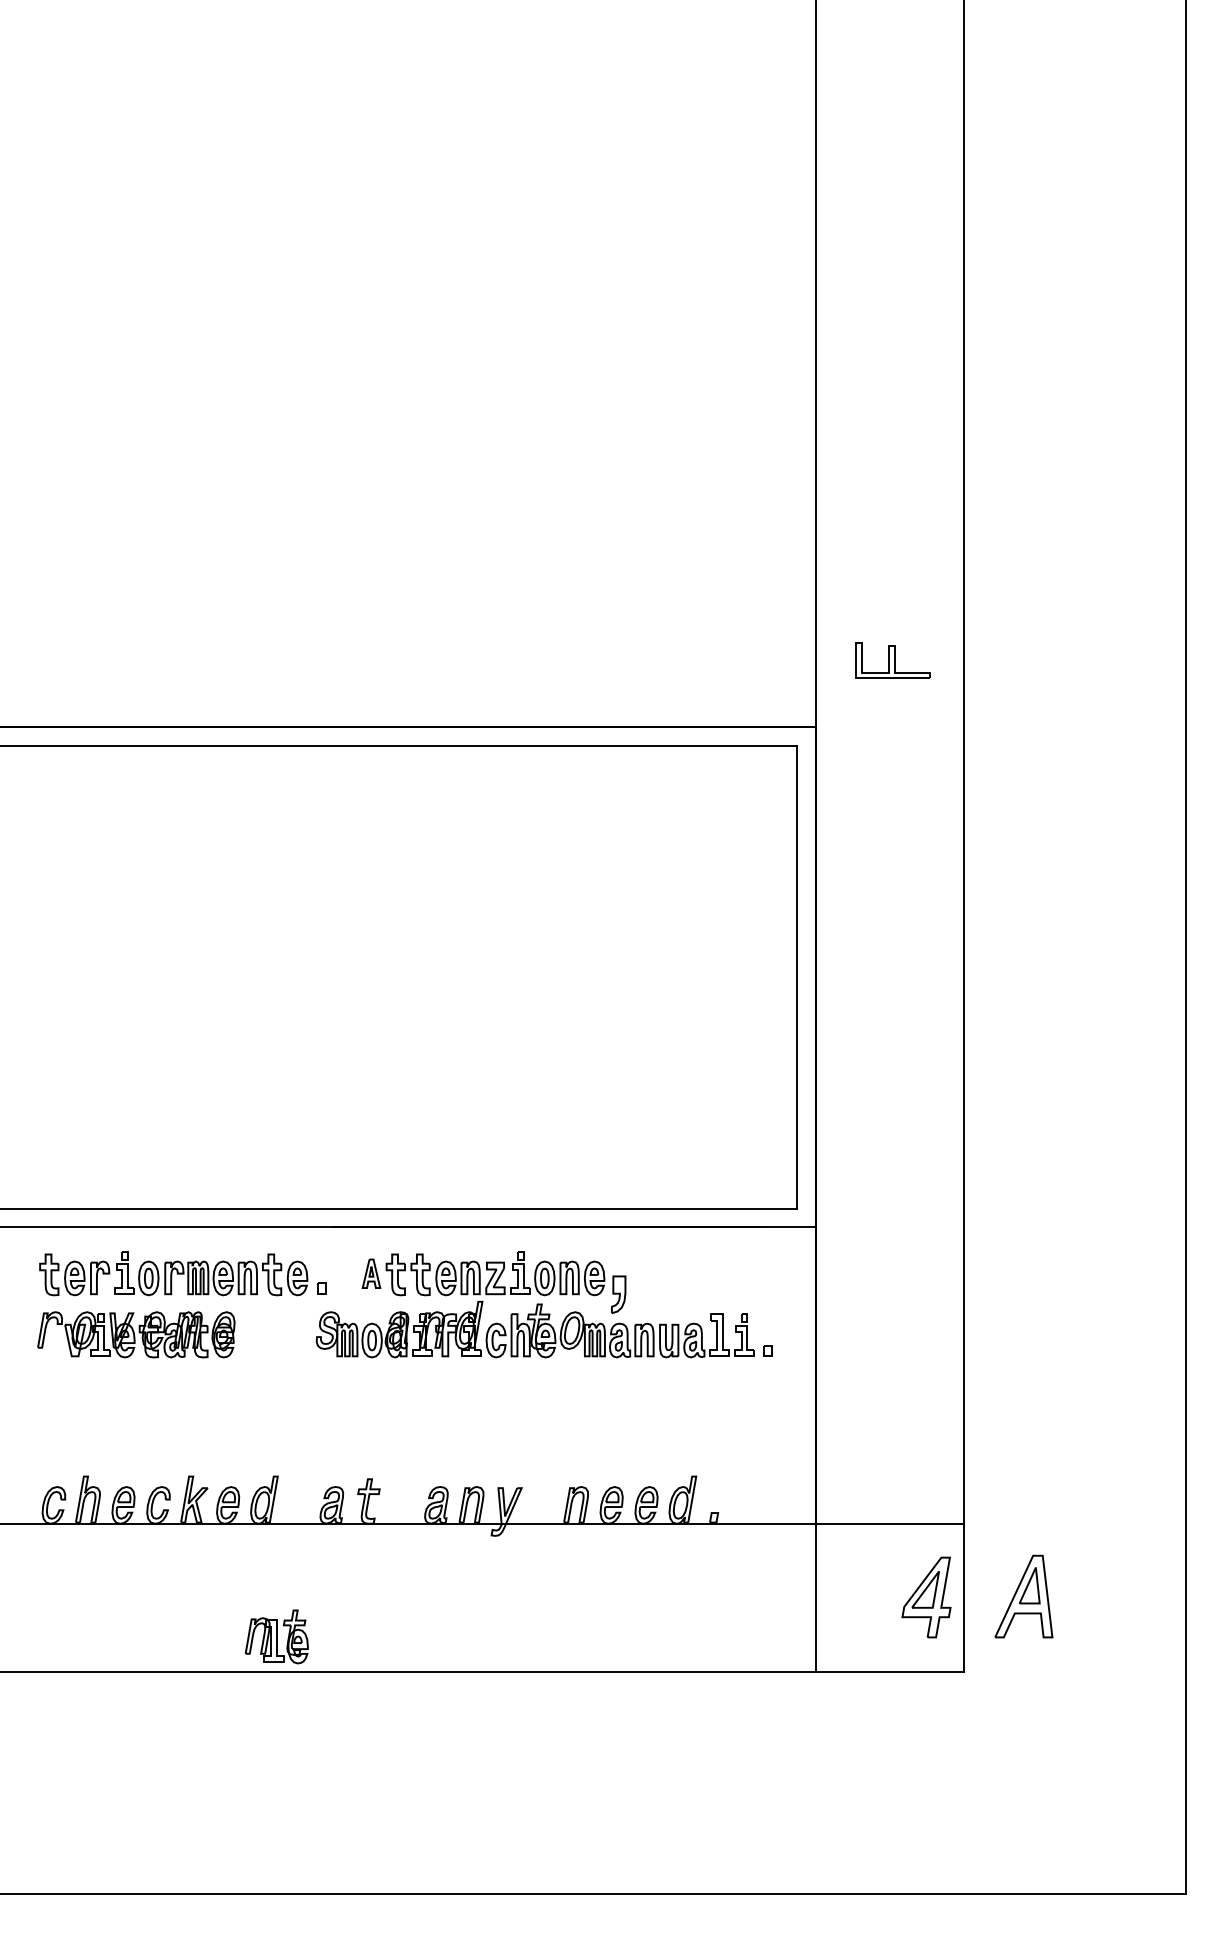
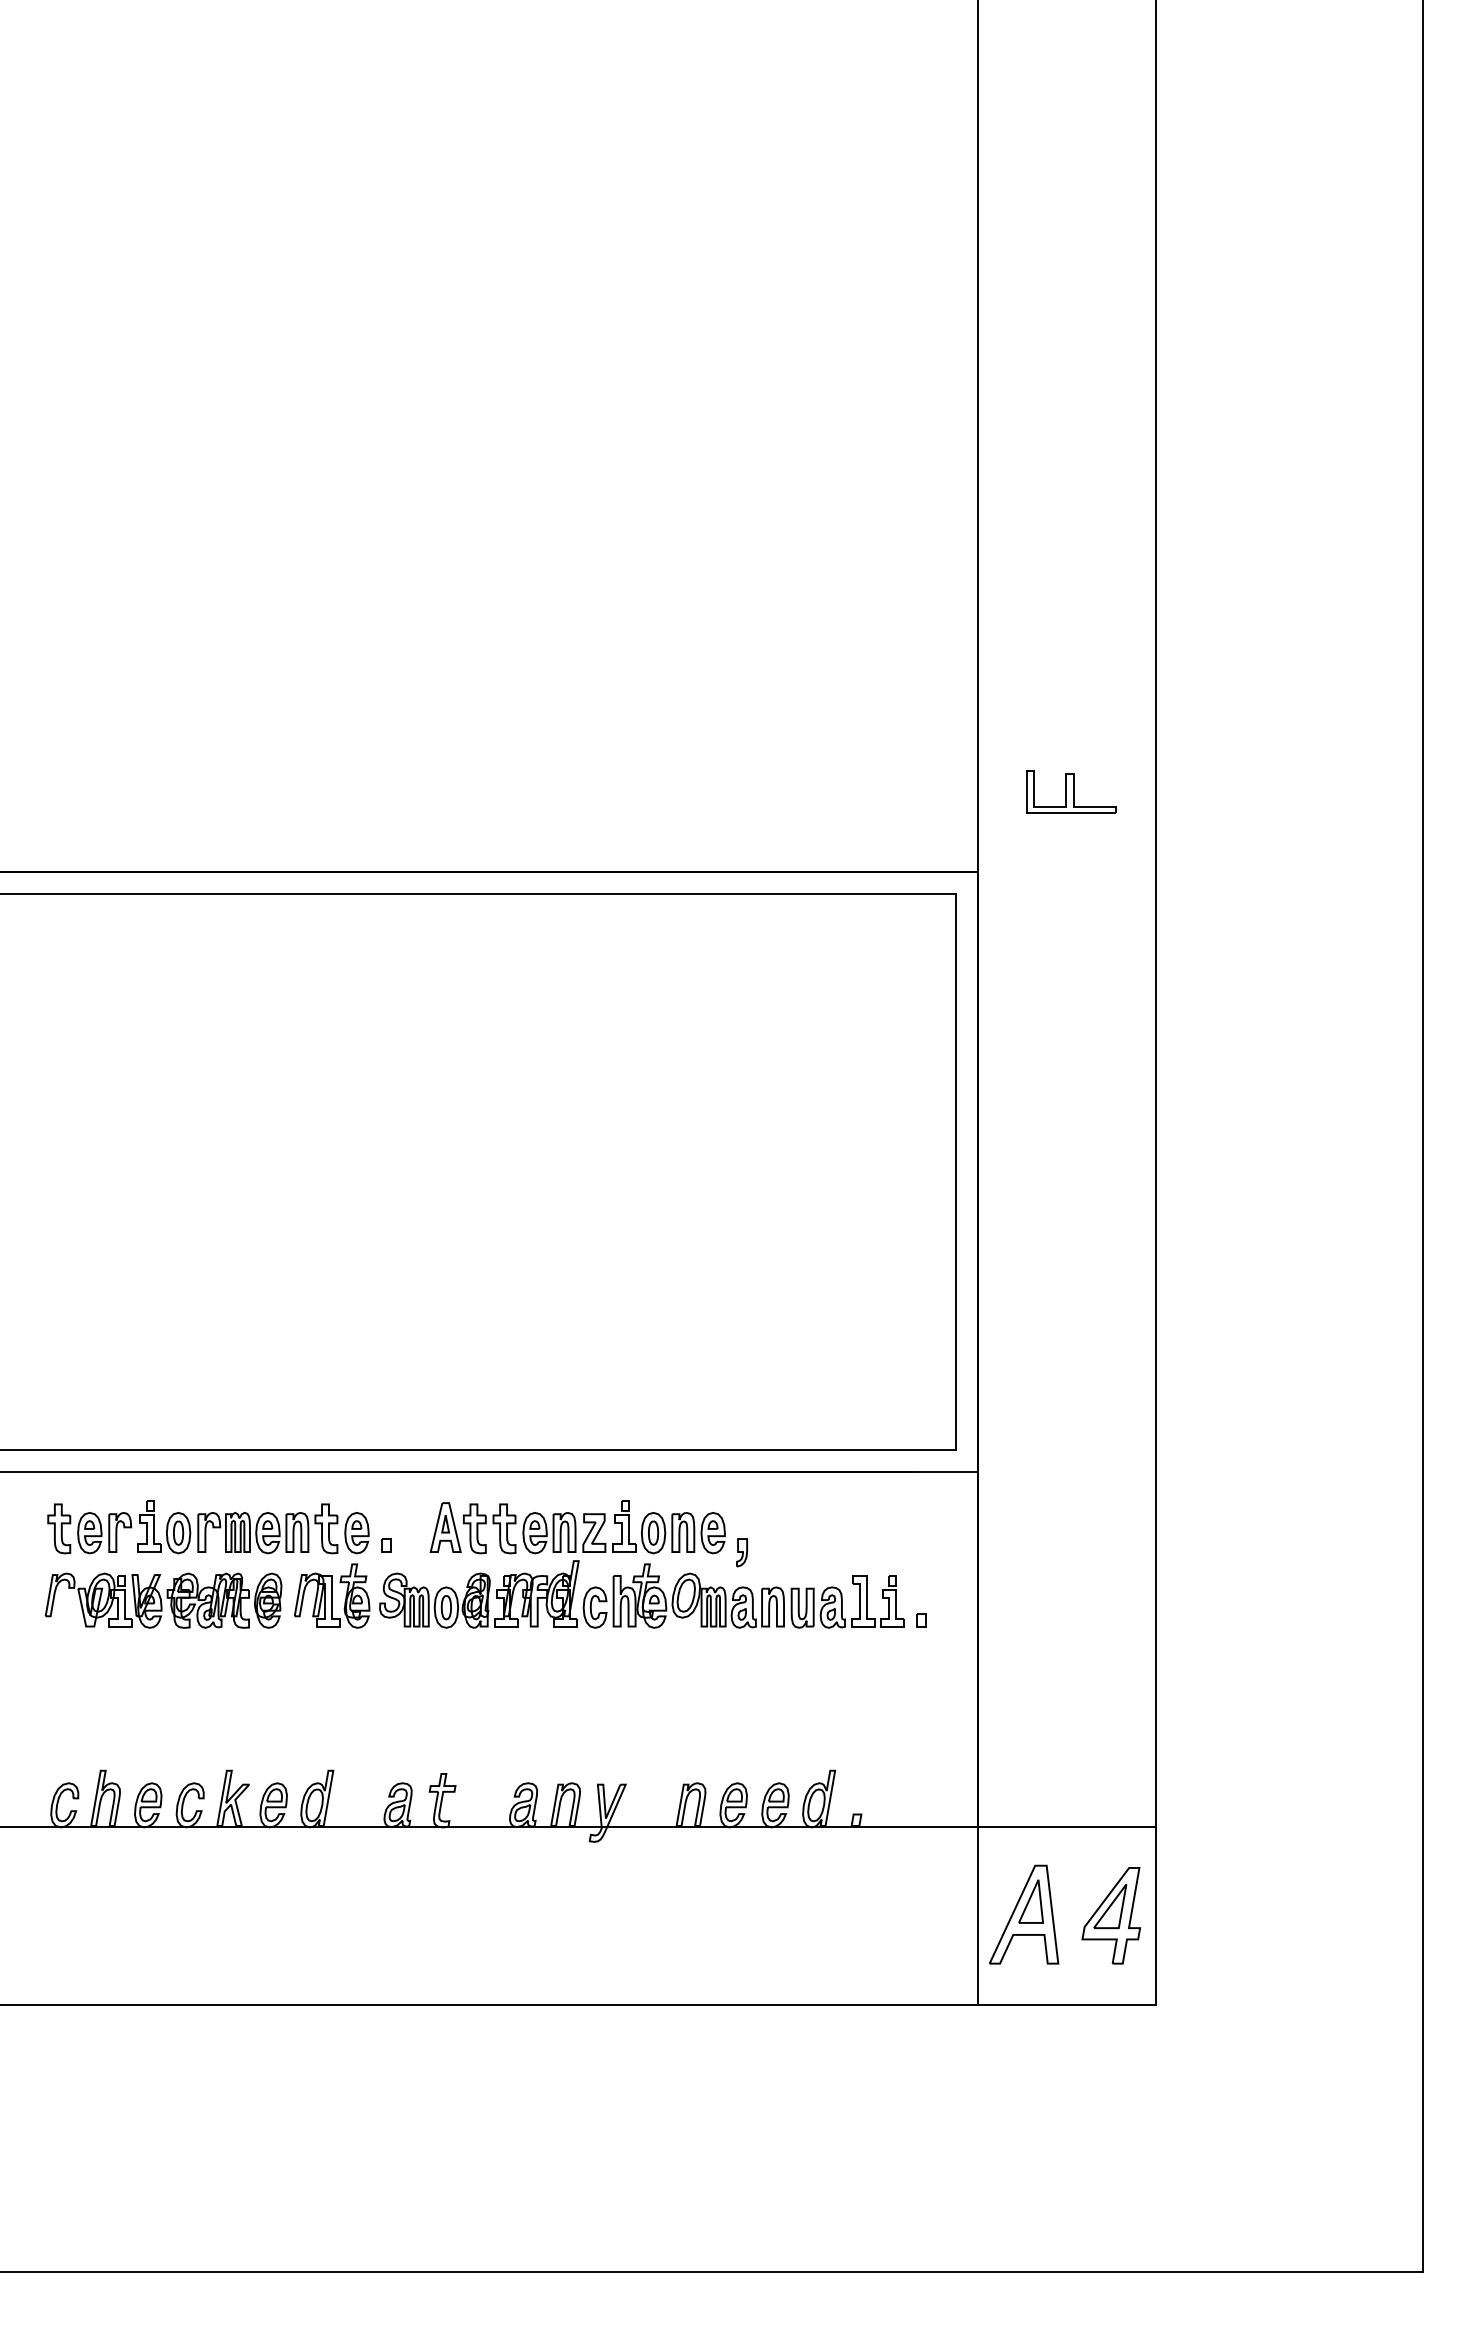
part: (371, 1273) -> (445, 1527), size x1.43
part: (618, 1294) -> (741, 1552), size x0.62
part: (1024, 1596) -> (1024, 1914), moved
part: (277, 1636) -> (332, 1595), moved

